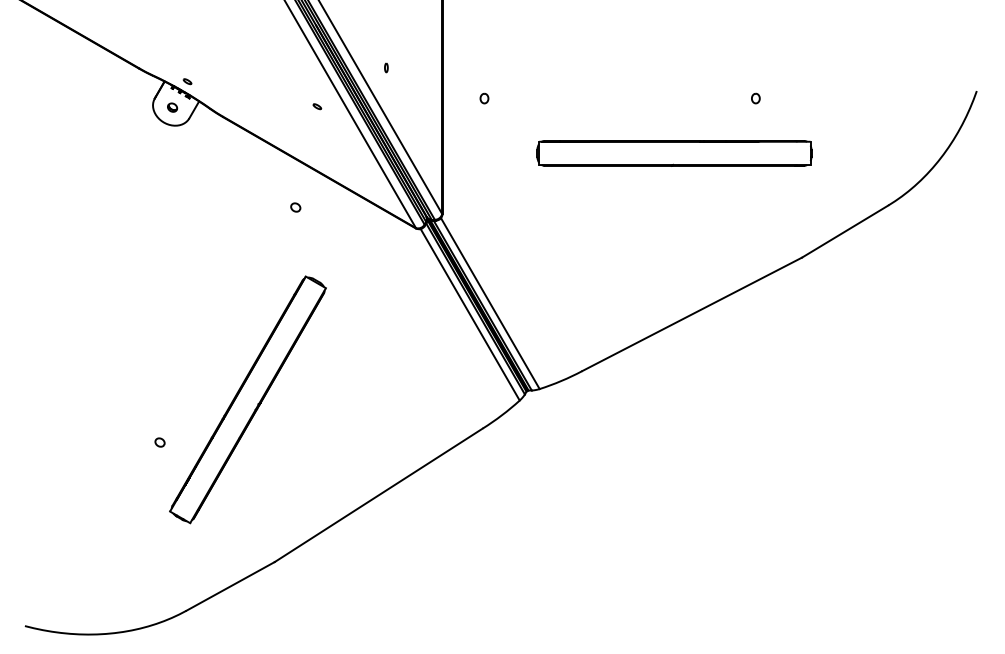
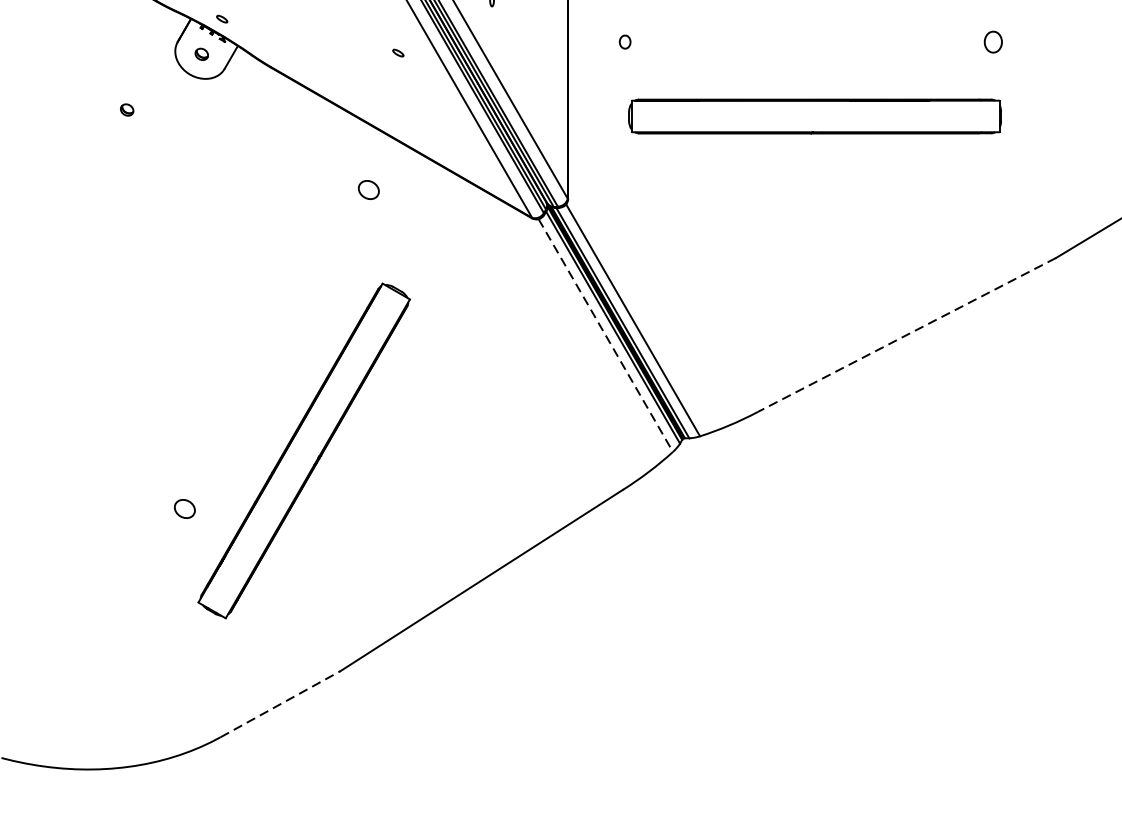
part: (755, 98) -> (992, 41), size x1.6
part: (117, 148) -> (127, 109), added
part: (674, 153) -> (815, 116), moved
part: (295, 207) -> (368, 189), size x1.6
line: (692, 314) -> (907, 335), solid -> dashed
line: (470, 315) -> (606, 336), solid -> dashed
part: (159, 442) -> (184, 508), size x1.6
line: (231, 586) -> (281, 704), solid -> dashed

